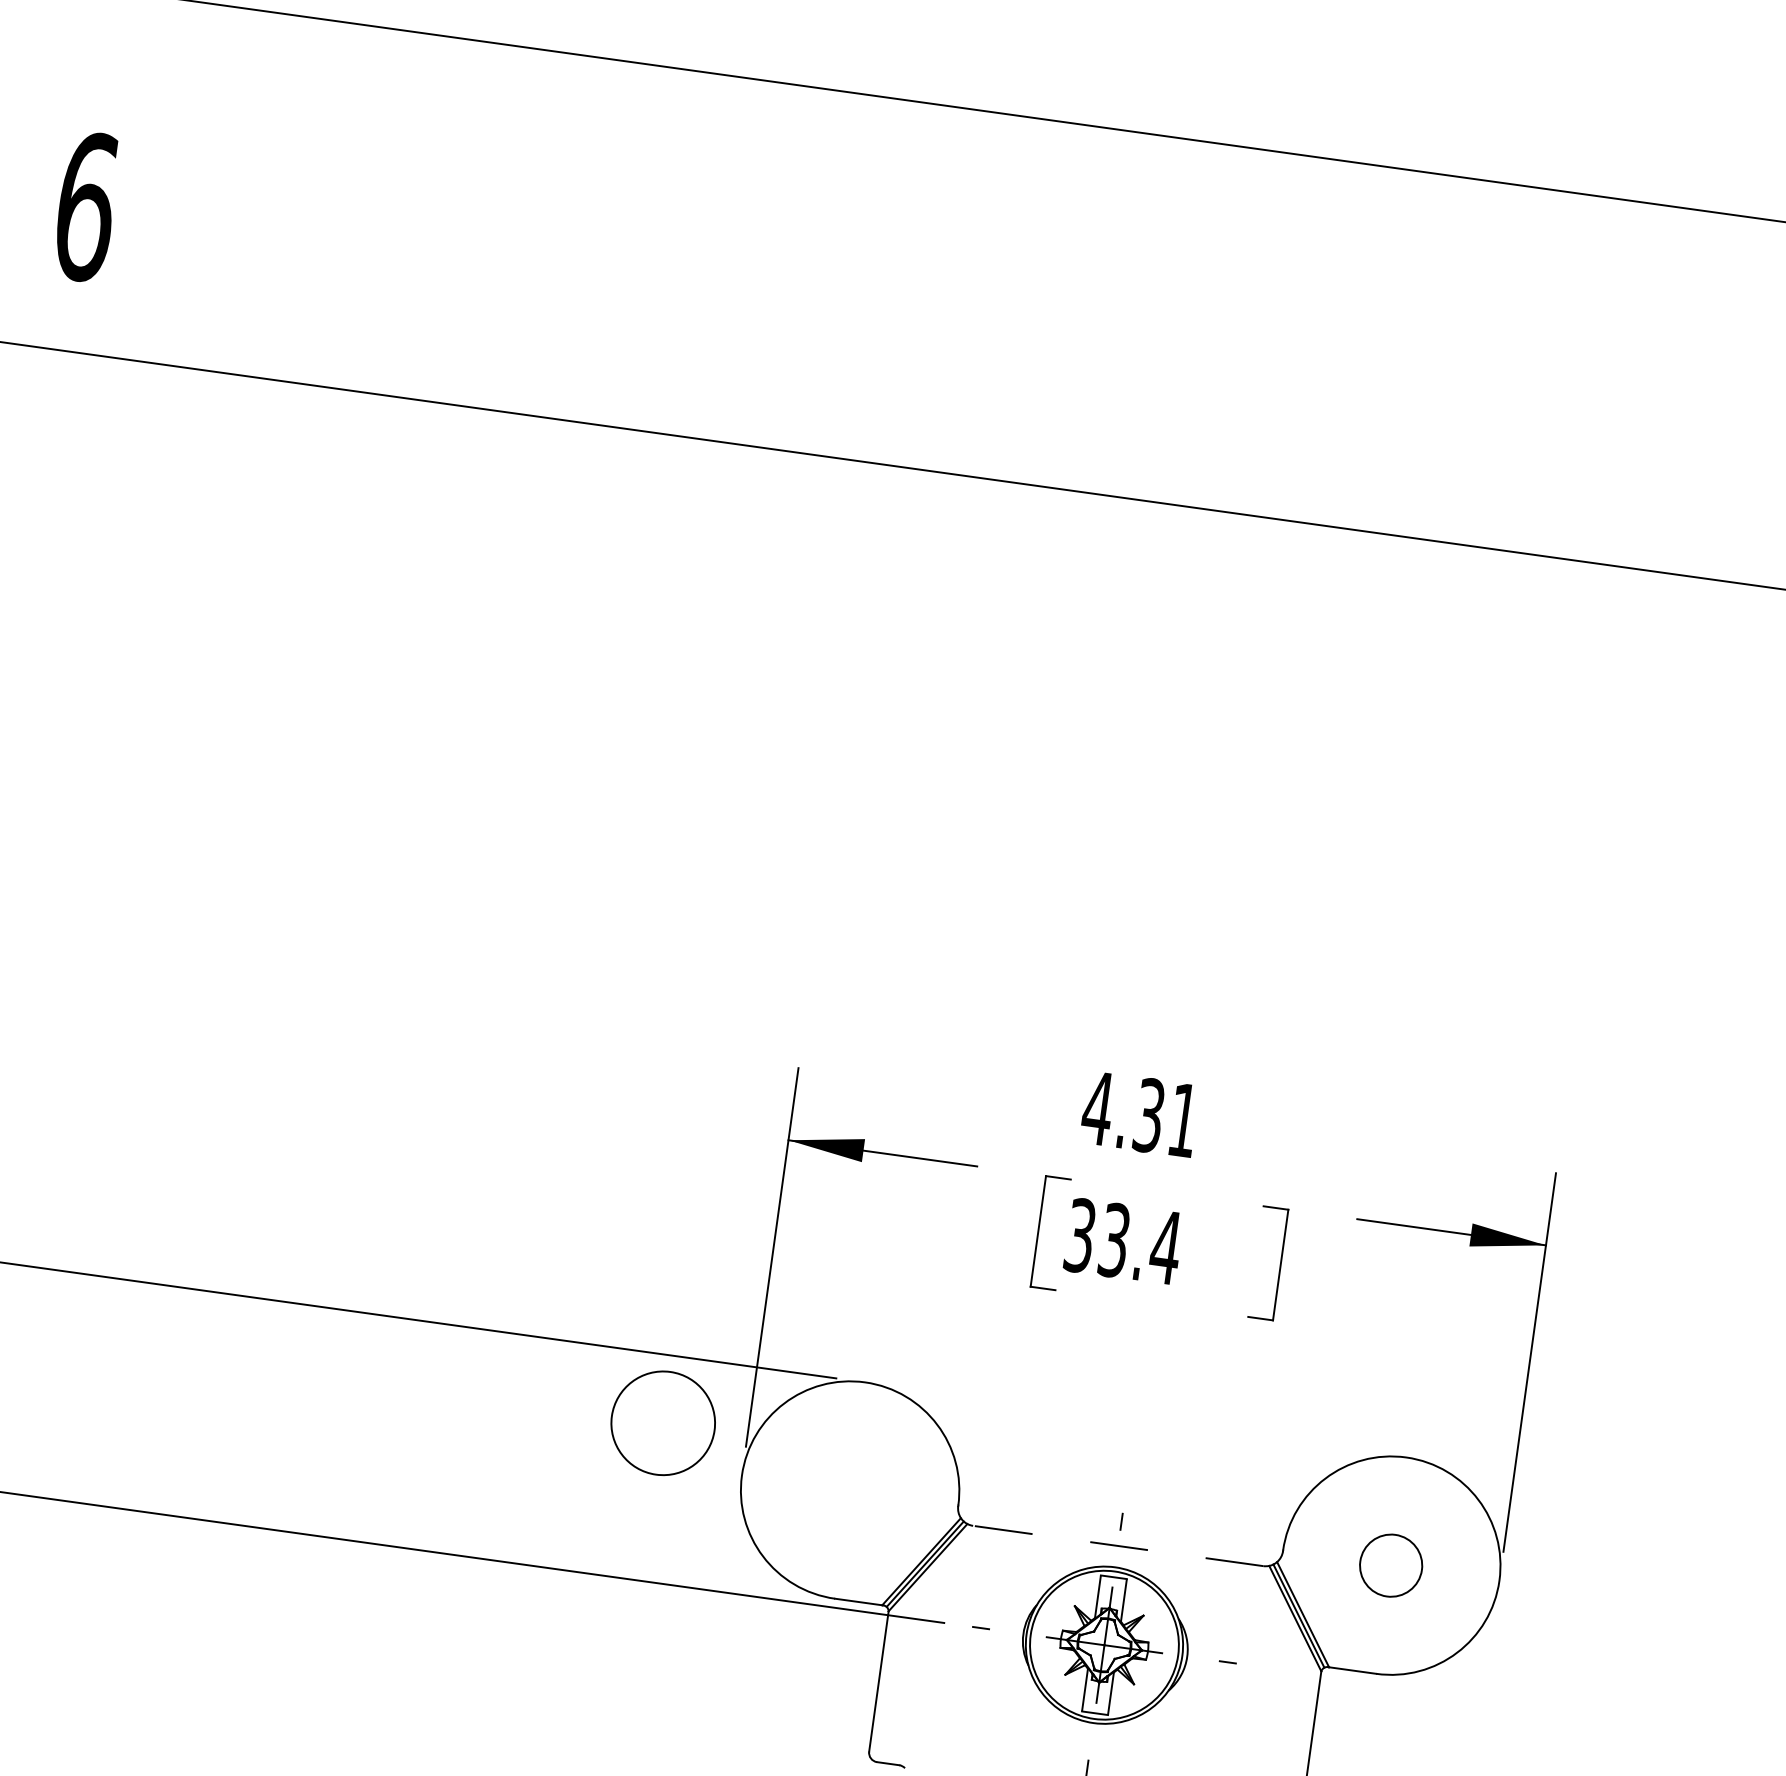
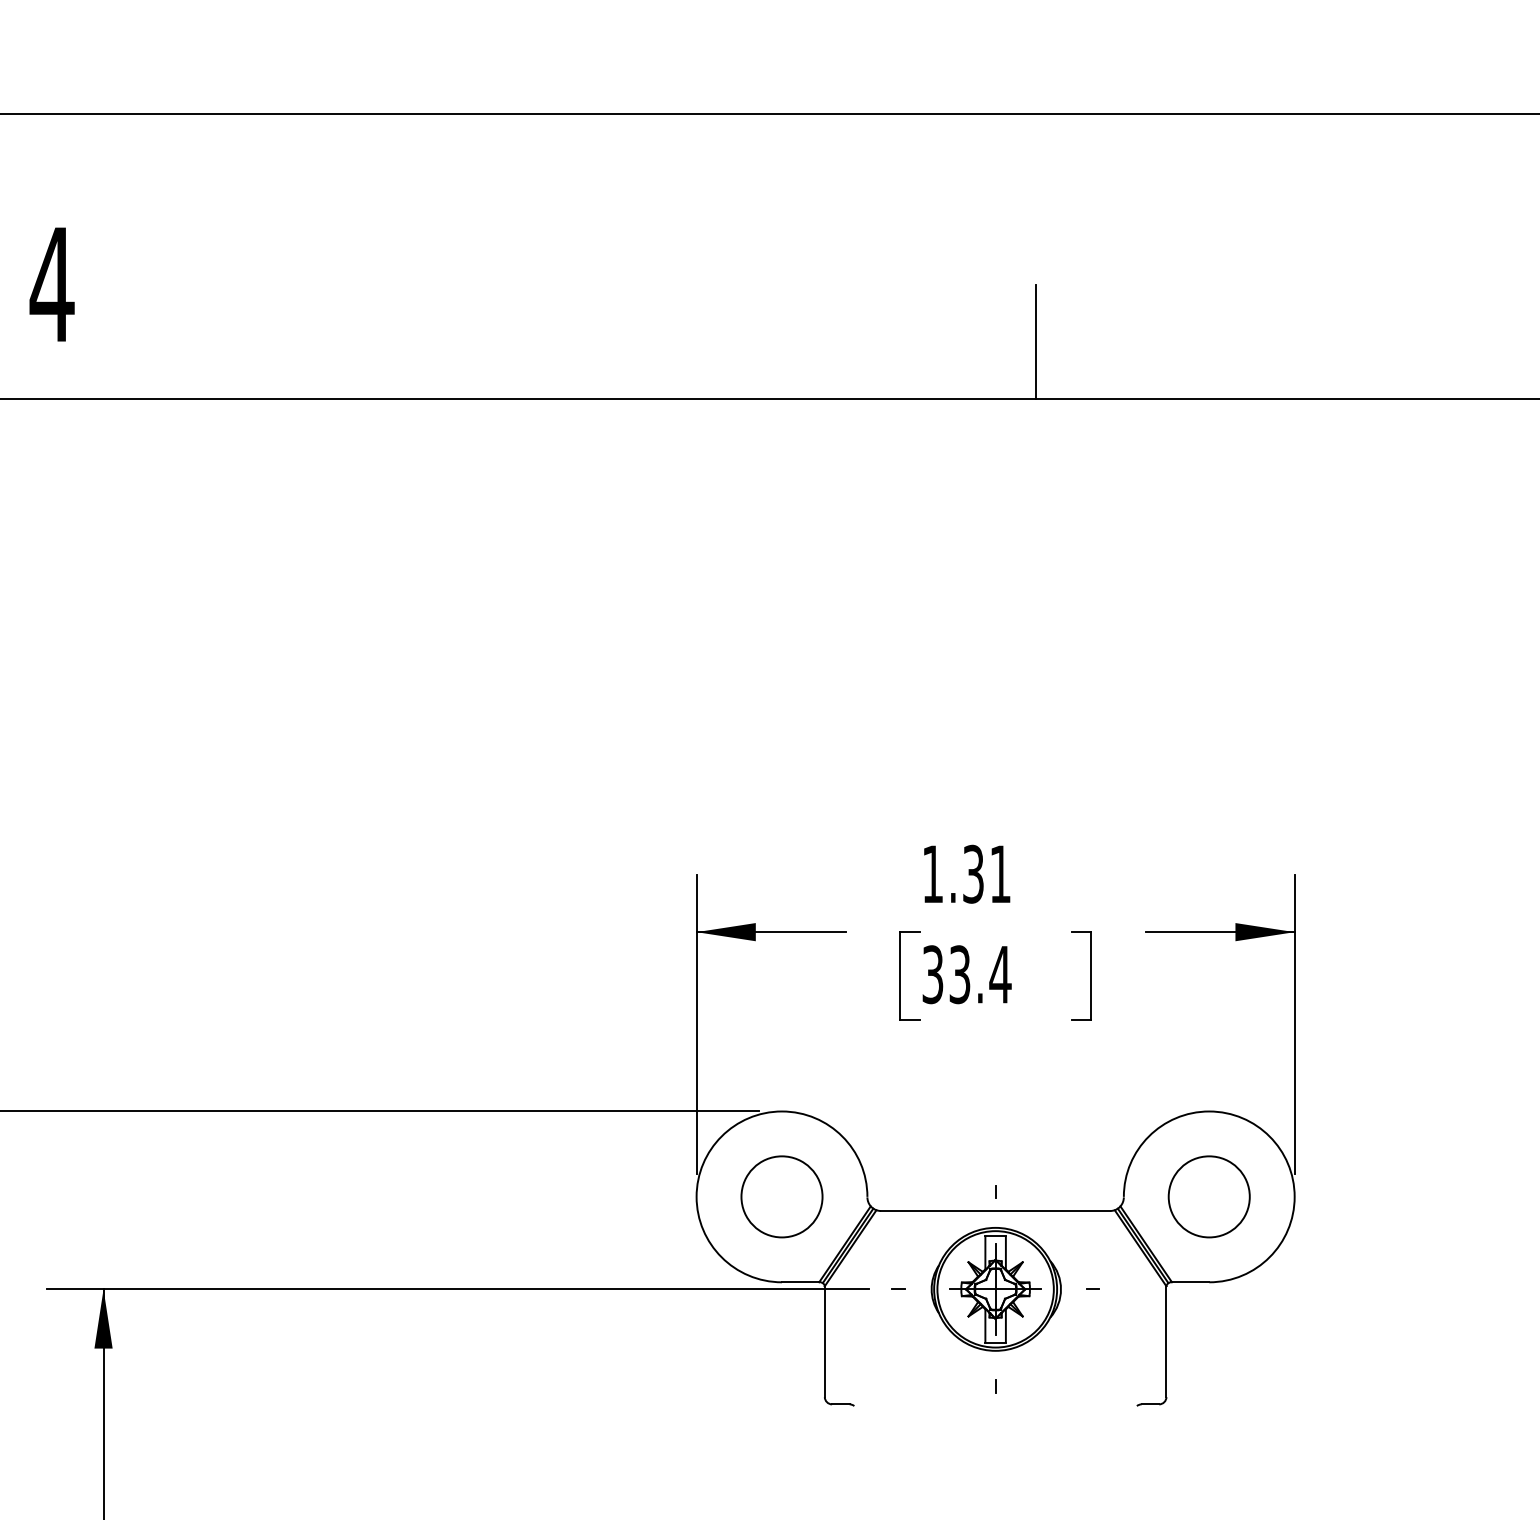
text: (85, 206) -> (51, 284), 6 -> 4
line: (1321, 451) -> (1035, 341), added
text: (1097, 1107) -> (932, 873), 4.31 -> 1.31
circle: (662, 1422) -> (781, 1196), moved
line: (1117, 1546) -> (995, 1211), dashed -> solid
circle: (1390, 1565) -> (1208, 1196), size x1.67

